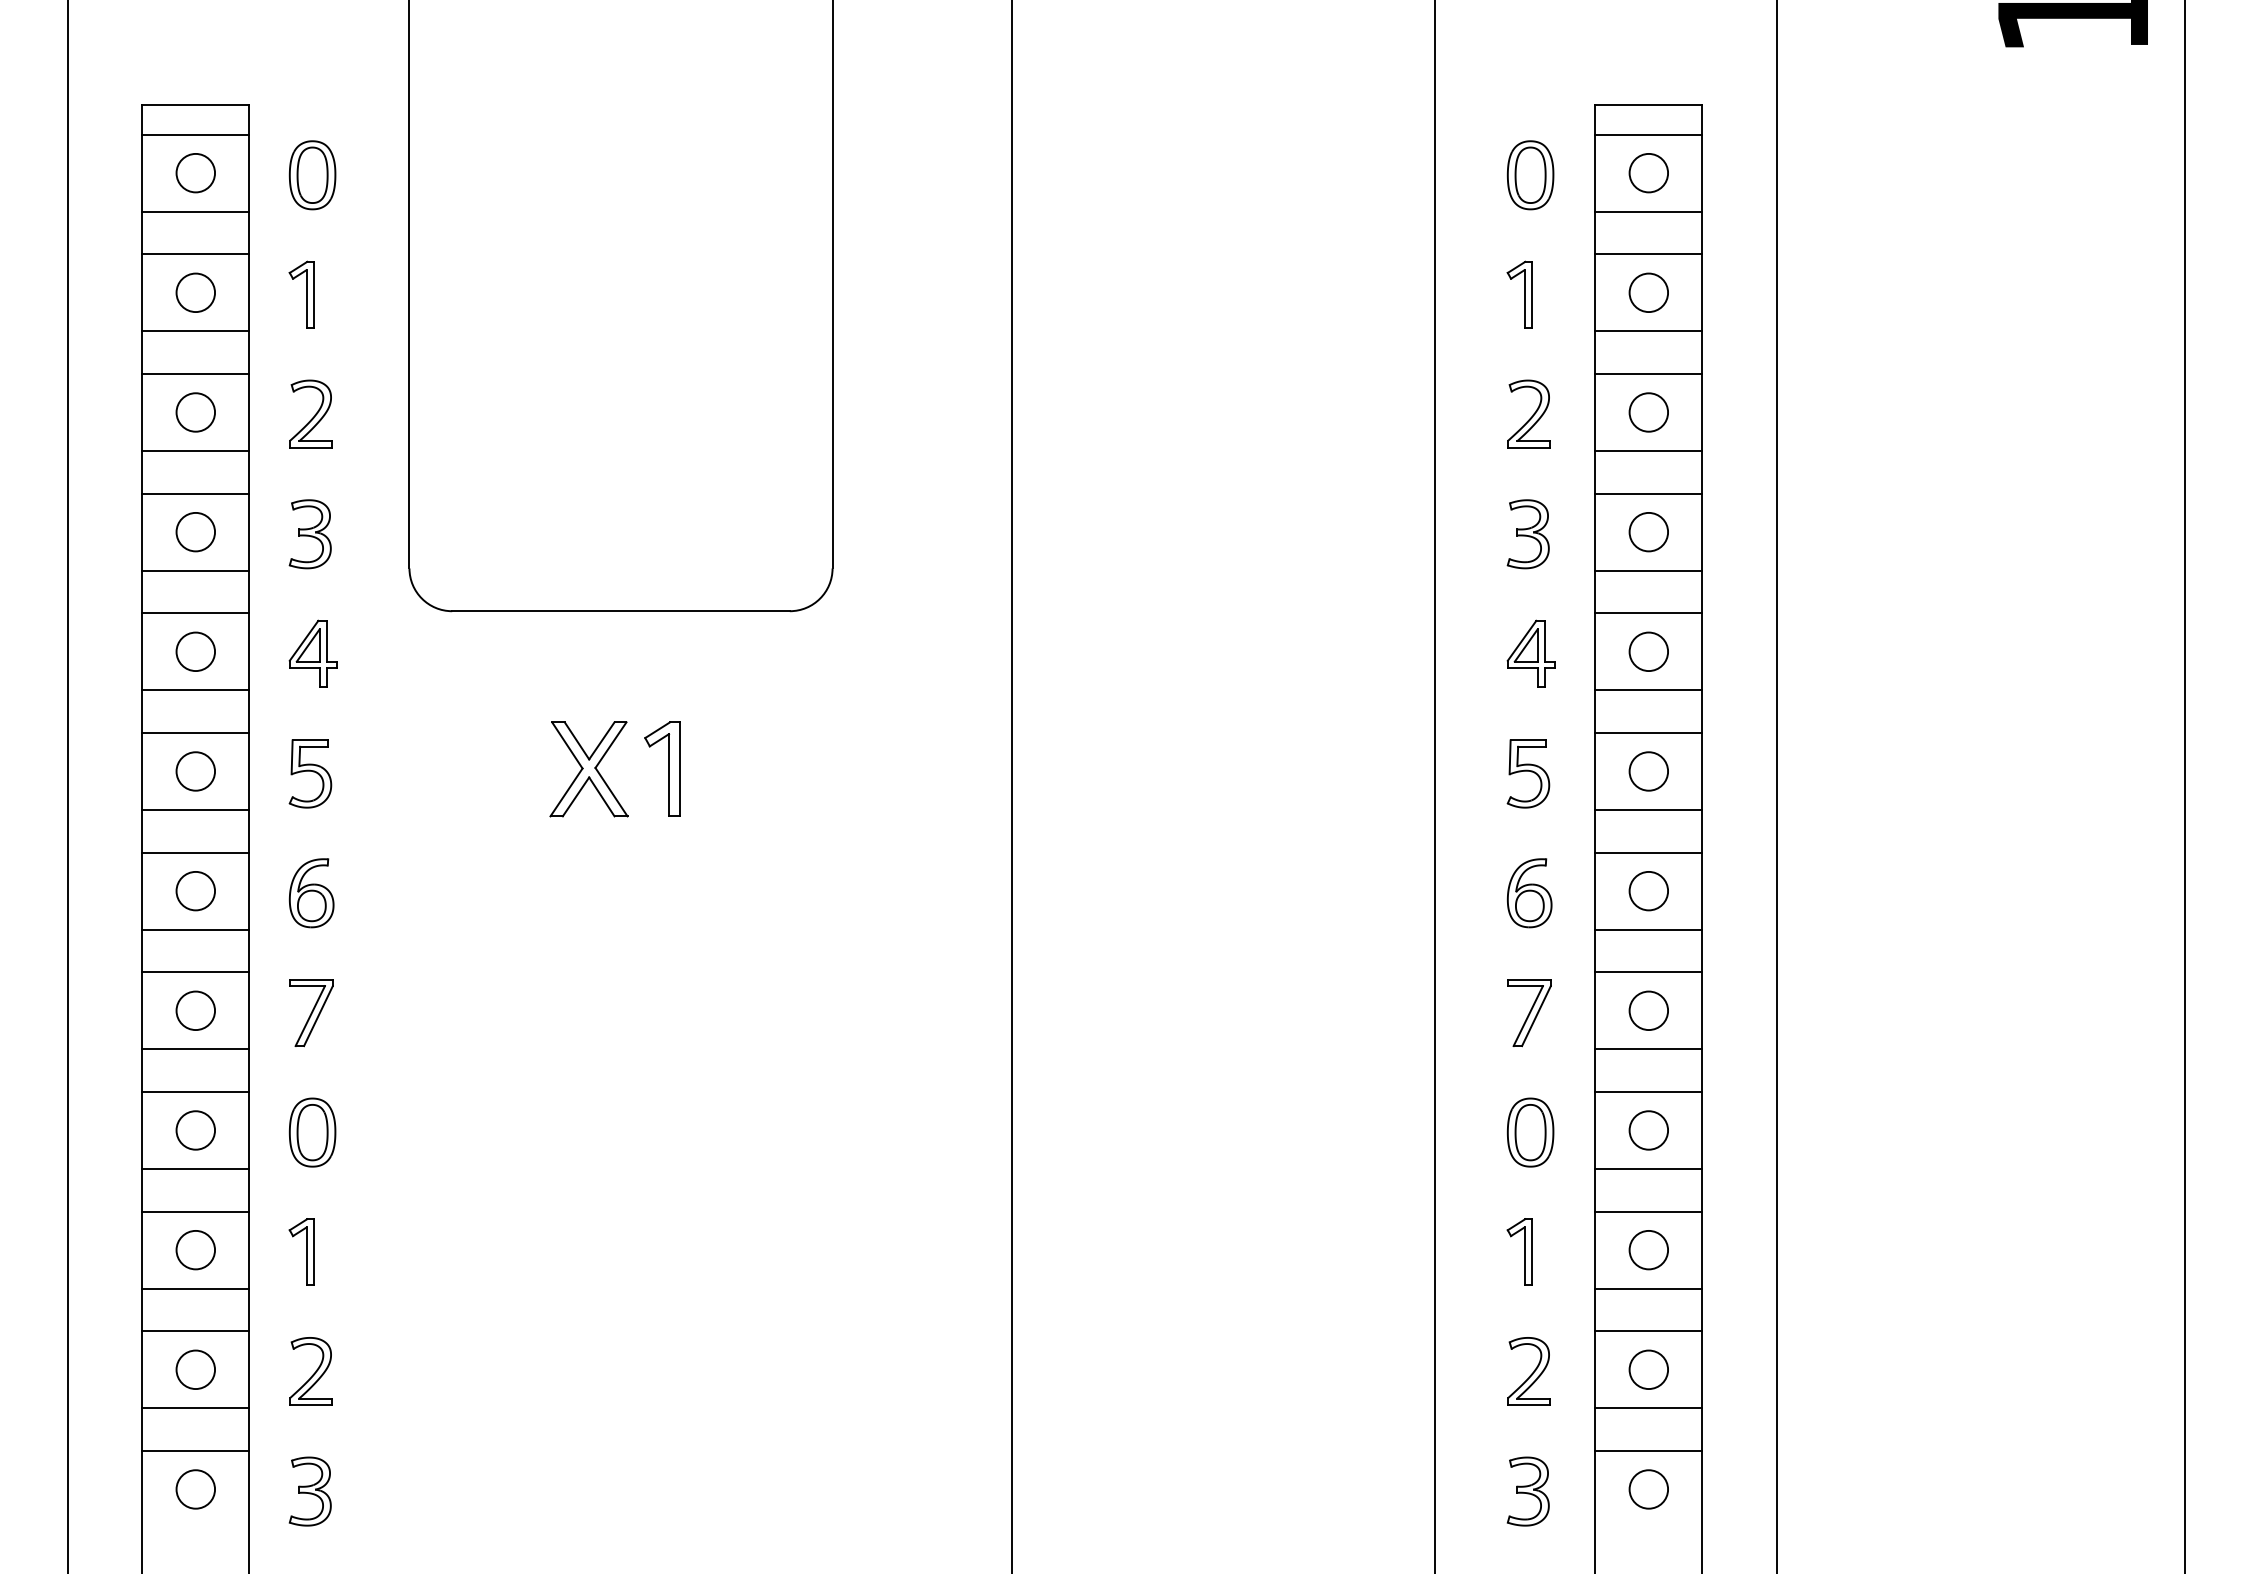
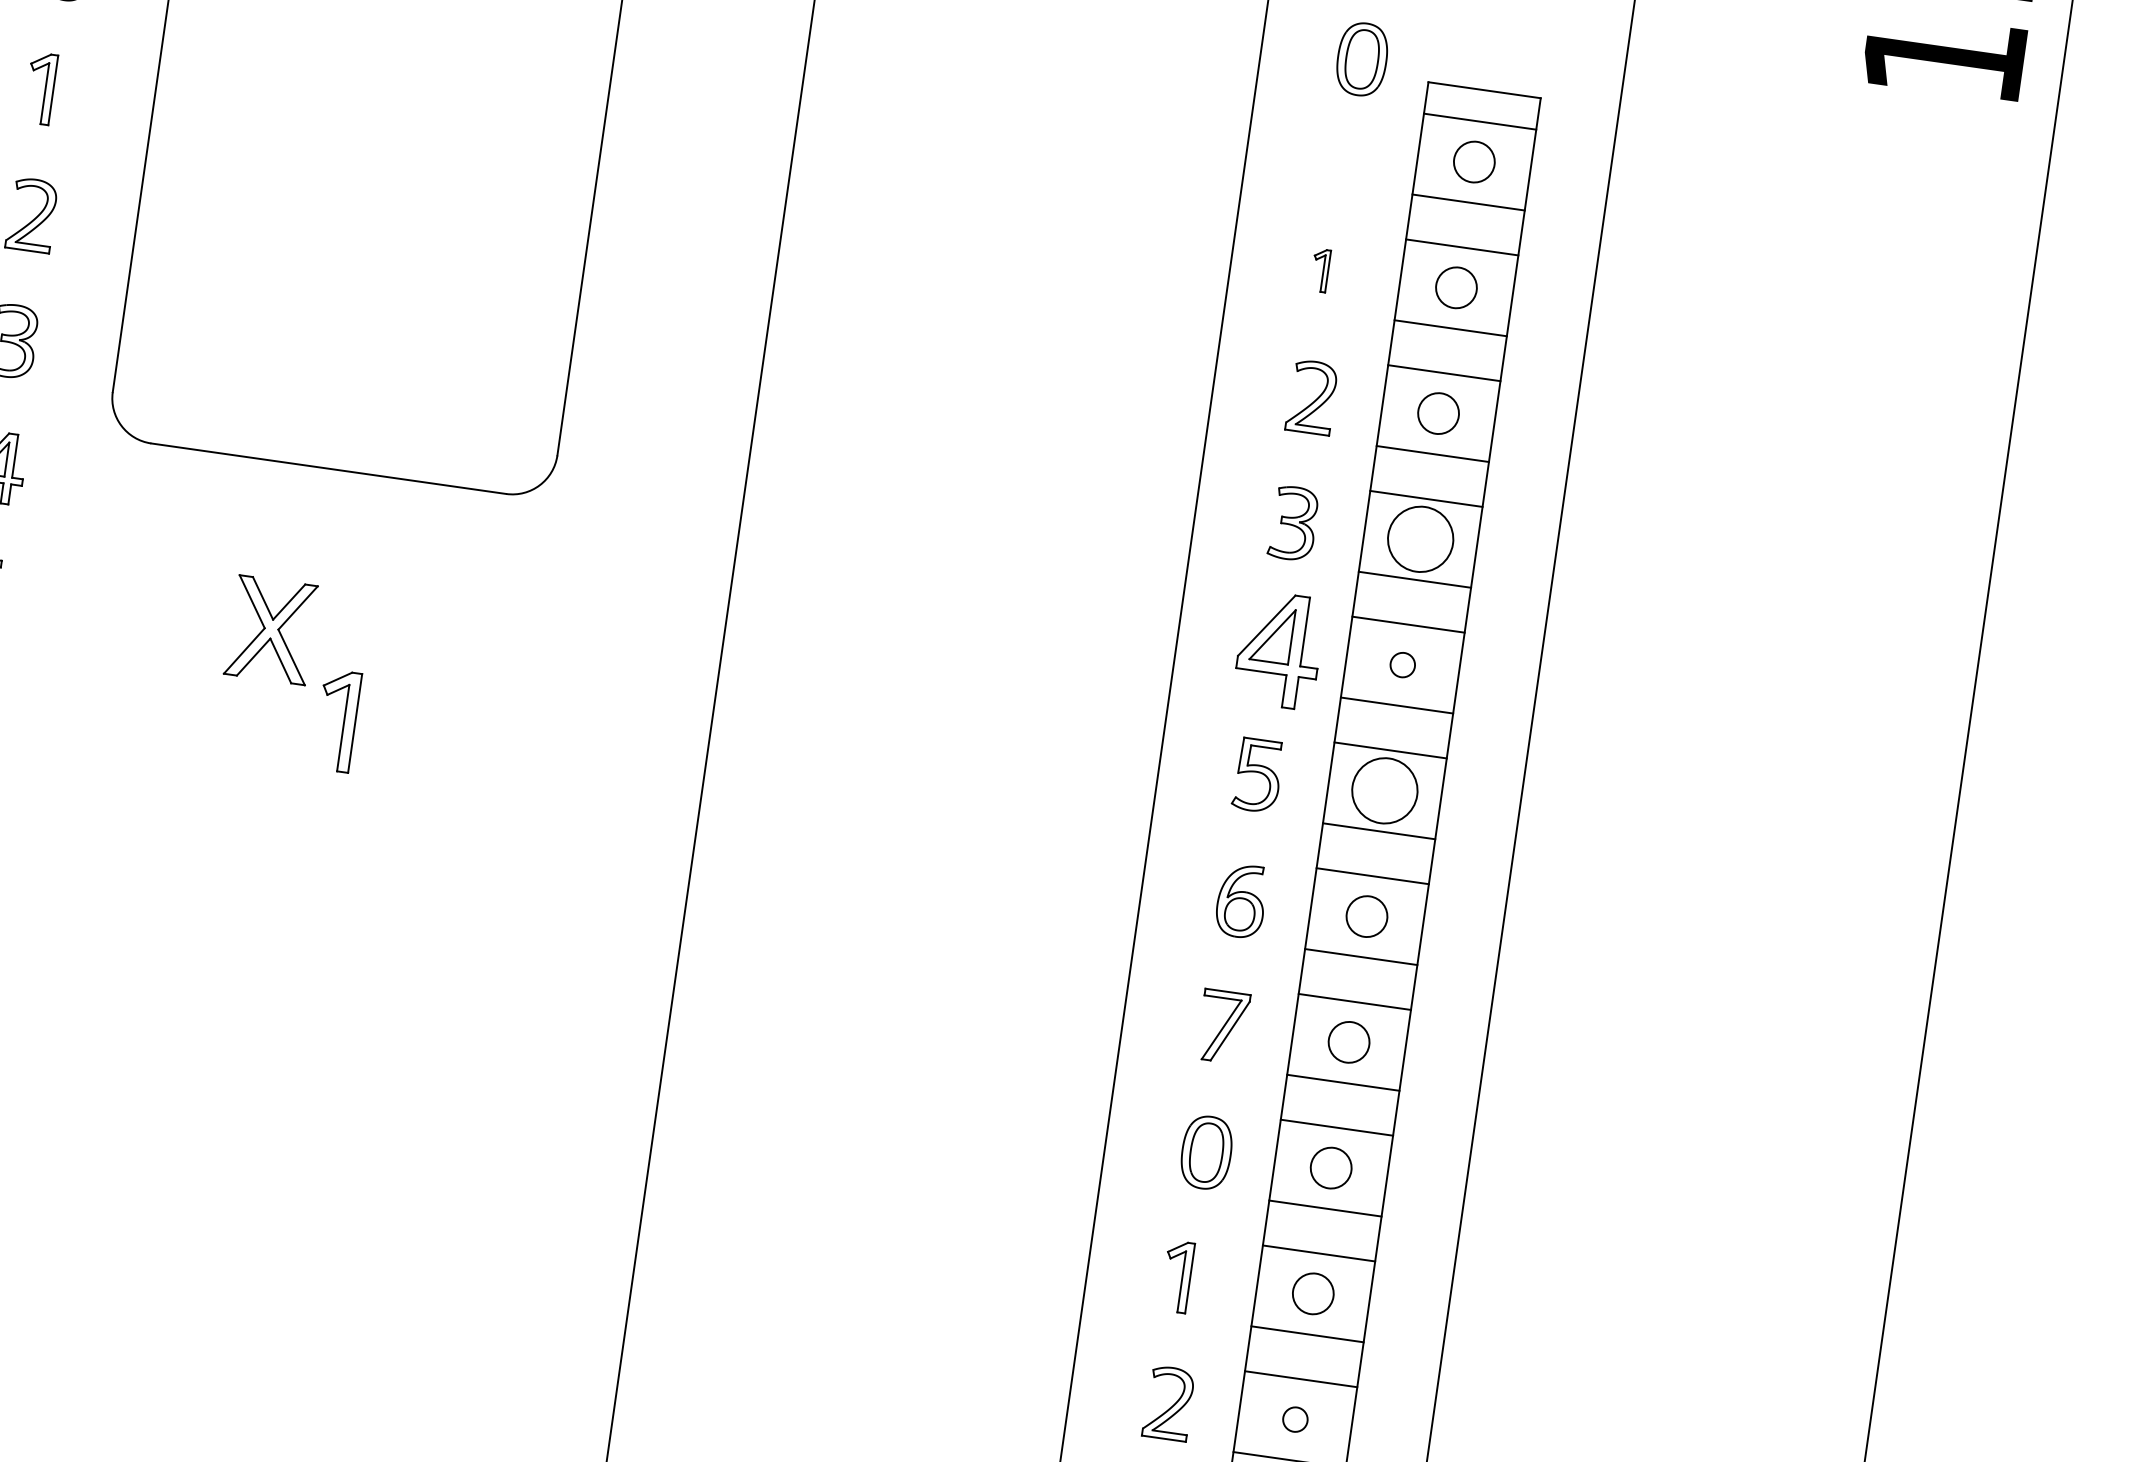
part: (1530, 175) -> (1362, 59), moved
part: (1519, 294) -> (1320, 270), size x0.6
circle: (1648, 531) -> (1420, 538), size x1.6
circle: (1648, 651) -> (1402, 664), size x0.6
part: (1530, 653) -> (1278, 649), size x1.6
part: (662, 768) -> (337, 720), moved
circle: (1648, 771) -> (1384, 790), size x1.6
circle: (1648, 1369) -> (1295, 1419), size x0.6

